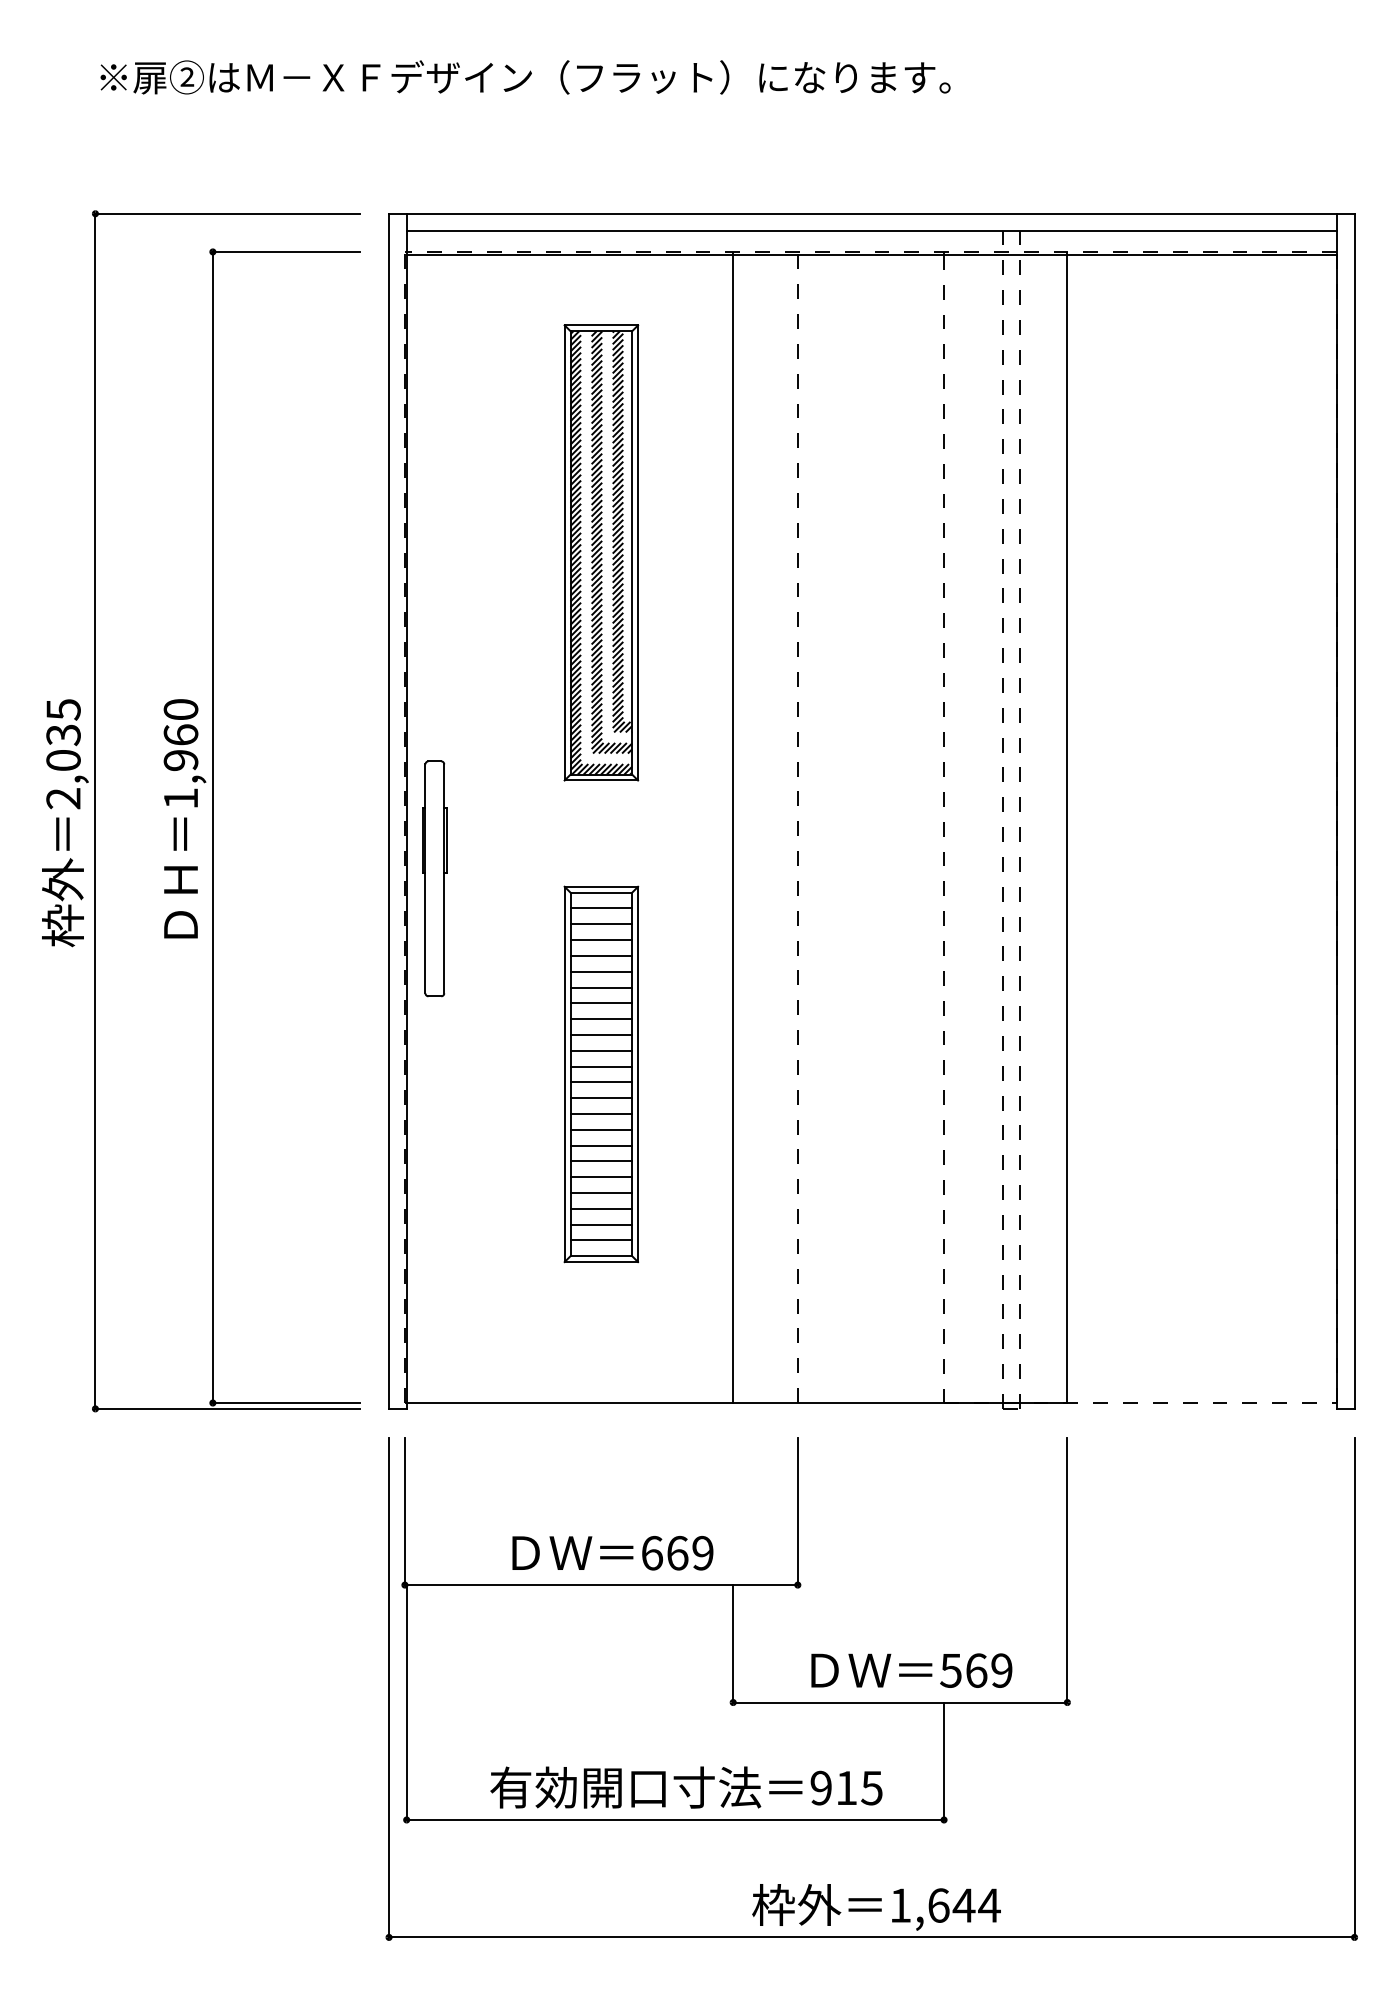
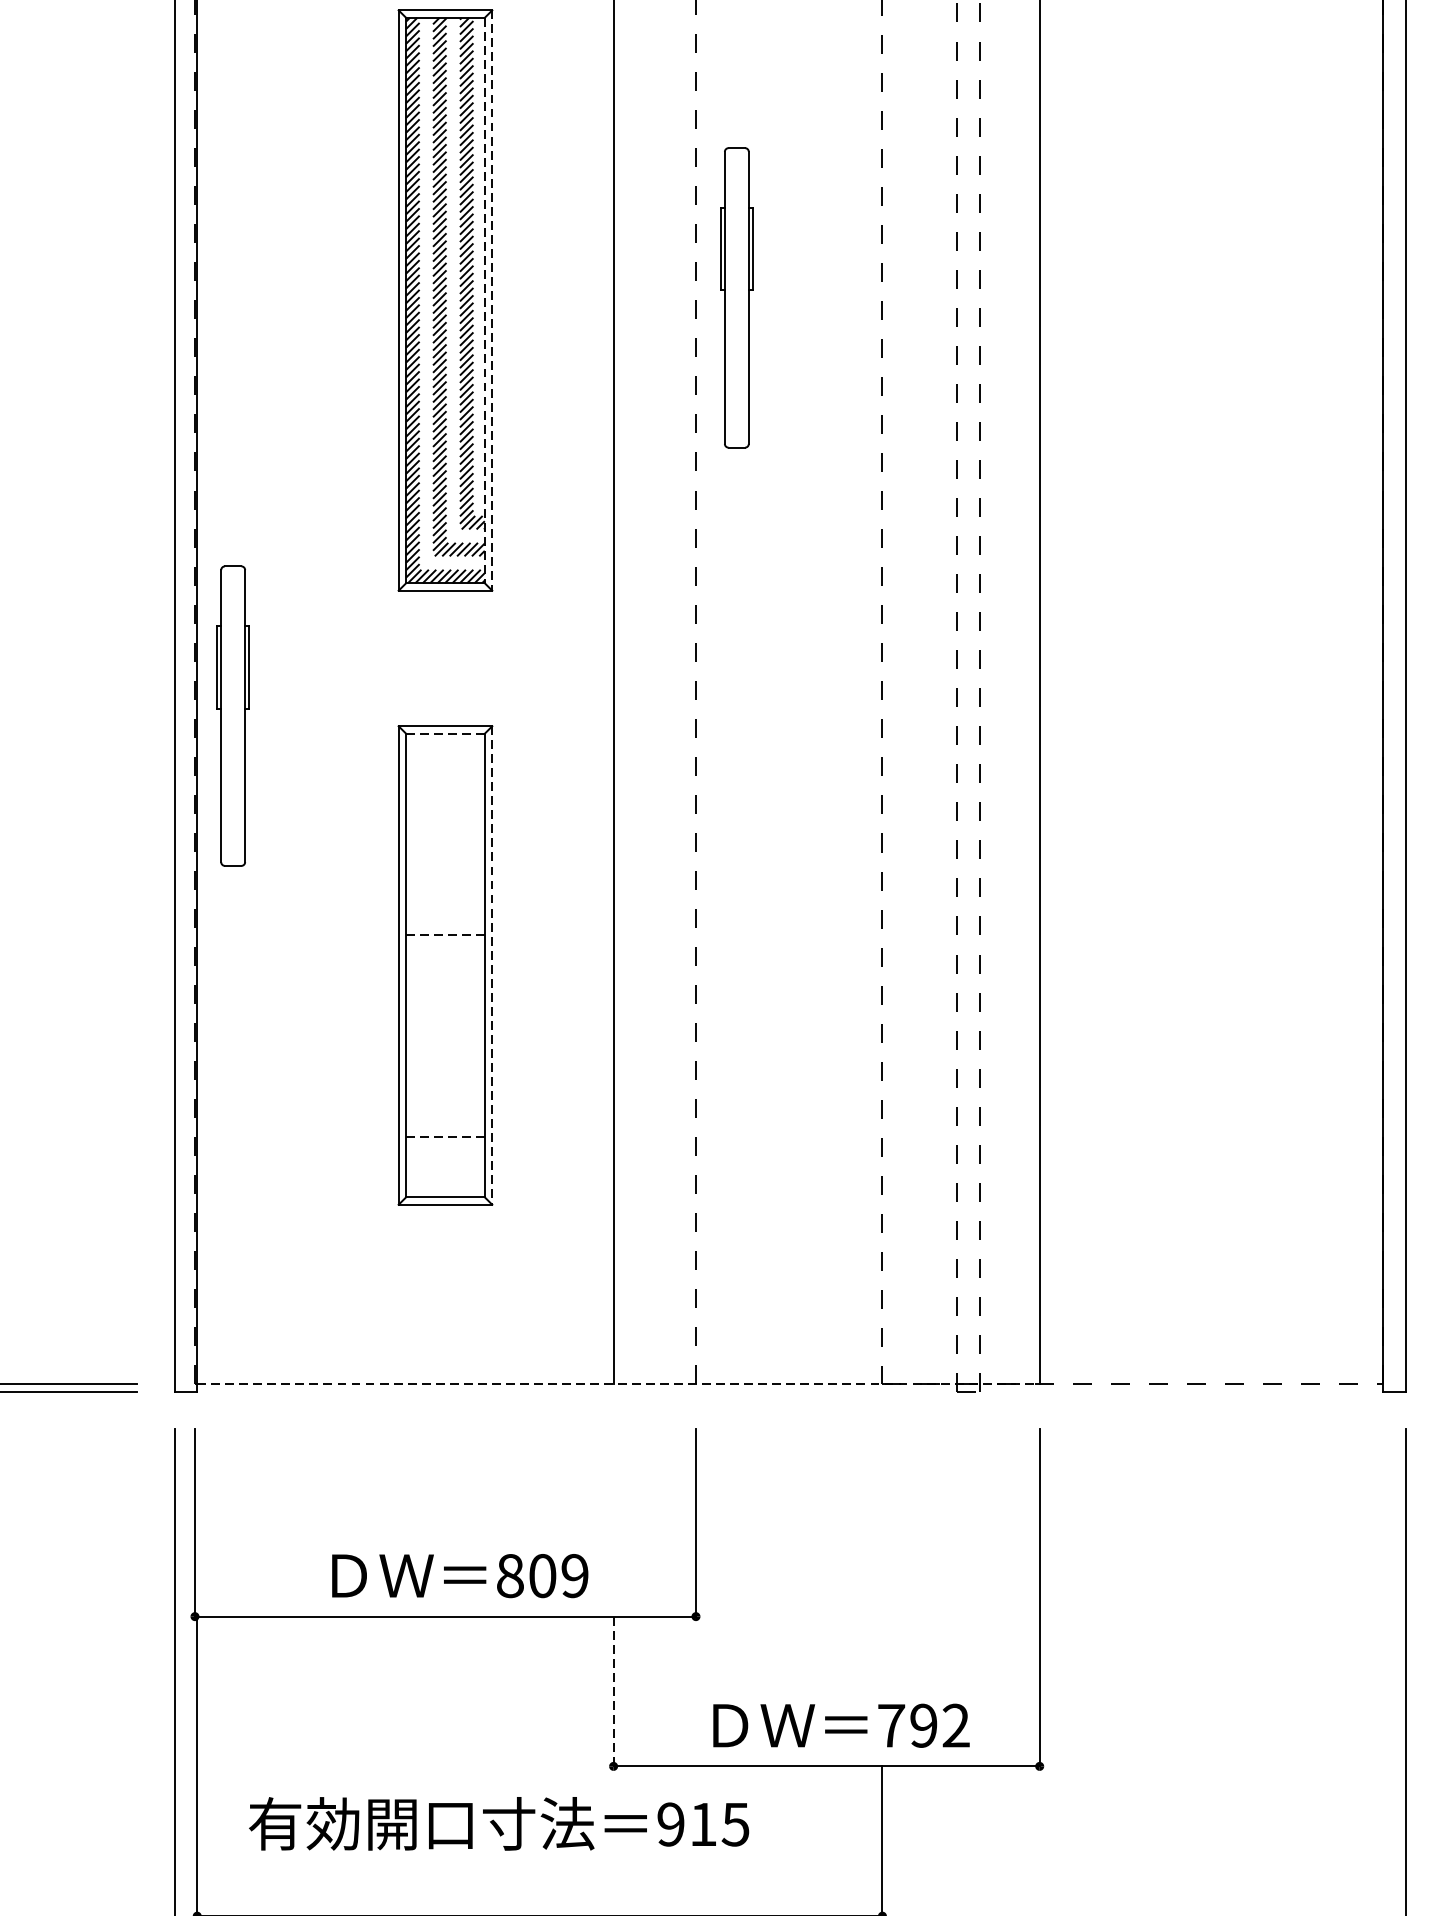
part: (829, 550) -> (736, 297), added
line: (632, 552) -> (485, 299), solid -> dashed
line: (638, 552) -> (492, 299), solid -> dashed
line: (601, 892) -> (445, 733), solid -> dashed
line: (601, 908) -> (445, 753), removed
line: (601, 924) -> (445, 774), removed
line: (601, 940) -> (445, 794), removed
line: (601, 955) -> (445, 813), removed
line: (601, 971) -> (445, 834), removed
line: (601, 987) -> (445, 854), removed
line: (601, 1003) -> (445, 875), removed
line: (601, 1019) -> (445, 895), removed
line: (601, 1034) -> (445, 914), removed
line: (601, 1050) -> (445, 934), solid -> dashed
line: (601, 1066) -> (445, 955), removed
line: (638, 1074) -> (492, 965), solid -> dashed
line: (601, 1082) -> (445, 975), removed
line: (601, 1098) -> (445, 996), removed
line: (601, 1113) -> (445, 1015), removed
line: (601, 1129) -> (445, 1035), removed
line: (601, 1145) -> (445, 1056), removed
line: (601, 1161) -> (445, 1076), removed
line: (601, 1177) -> (445, 1096), removed
line: (601, 1193) -> (445, 1117), removed
line: (601, 1208) -> (445, 1136), solid -> dashed
line: (601, 1224) -> (445, 1156), removed
line: (601, 1240) -> (445, 1177), removed
line: (737, 1403) -> (619, 1385), solid -> dashed
text: (664, 1552) -> (525, 1575), 669 -> 809
line: (733, 1643) -> (613, 1691), solid -> dashed
text: (976, 1670) -> (923, 1725), 569 -> 792
text: (686, 1787) -> (499, 1823), moved

